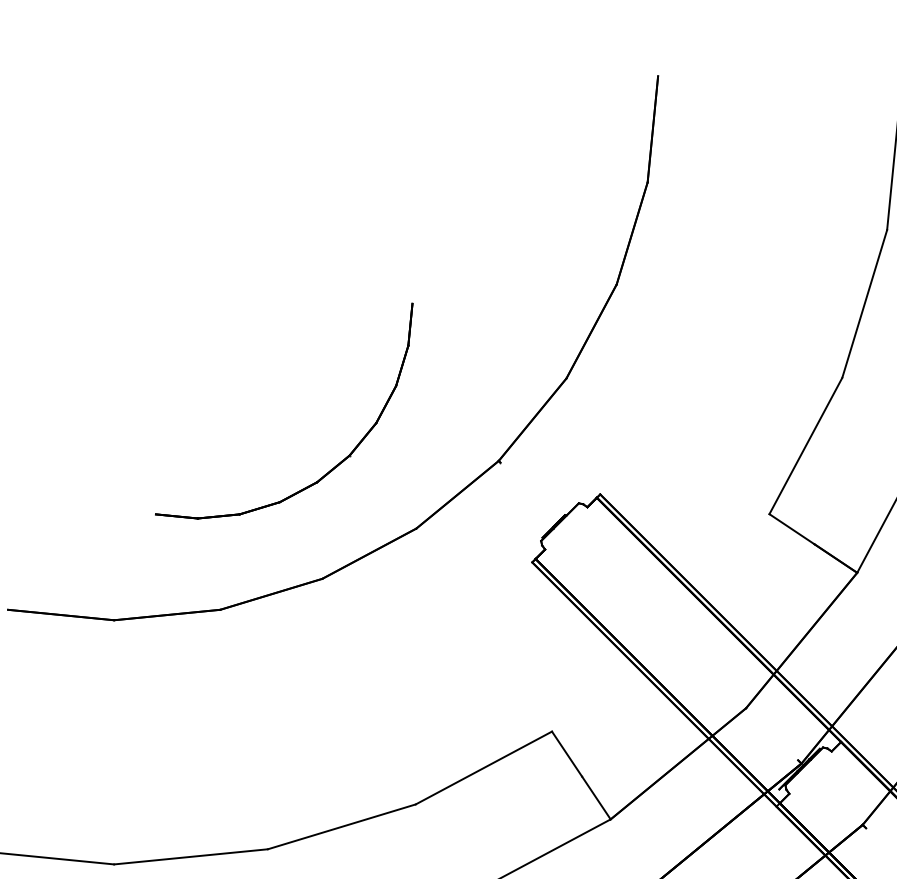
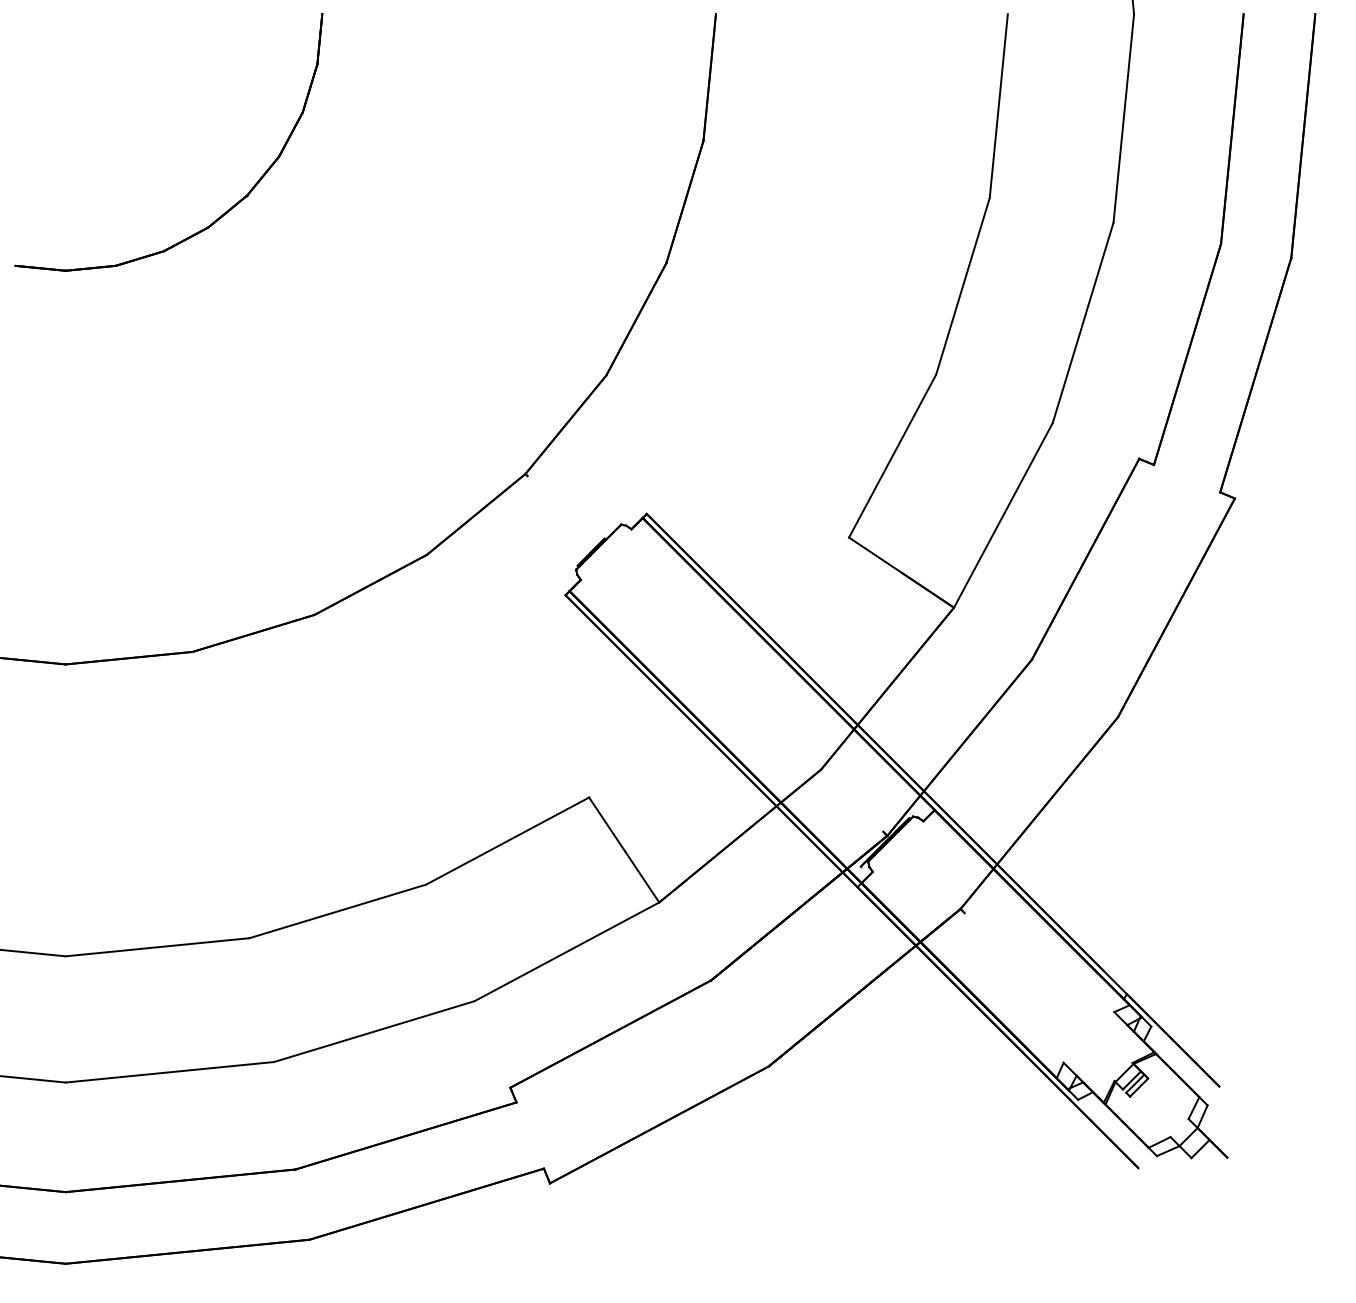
part: (330, 469) -> (224, 212), moved

